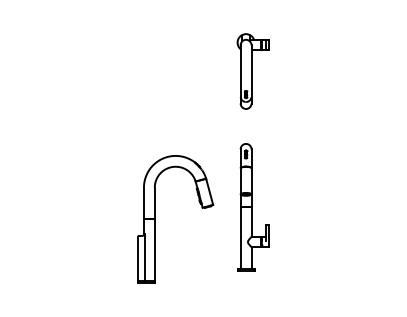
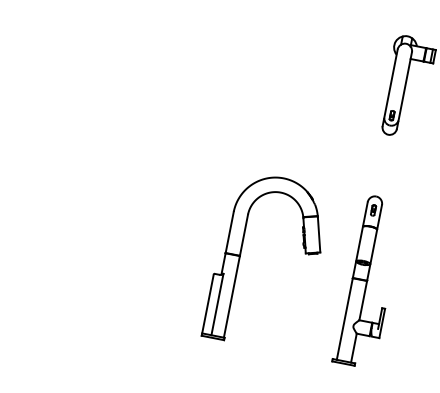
part: (253, 207) -> (369, 282), moved

